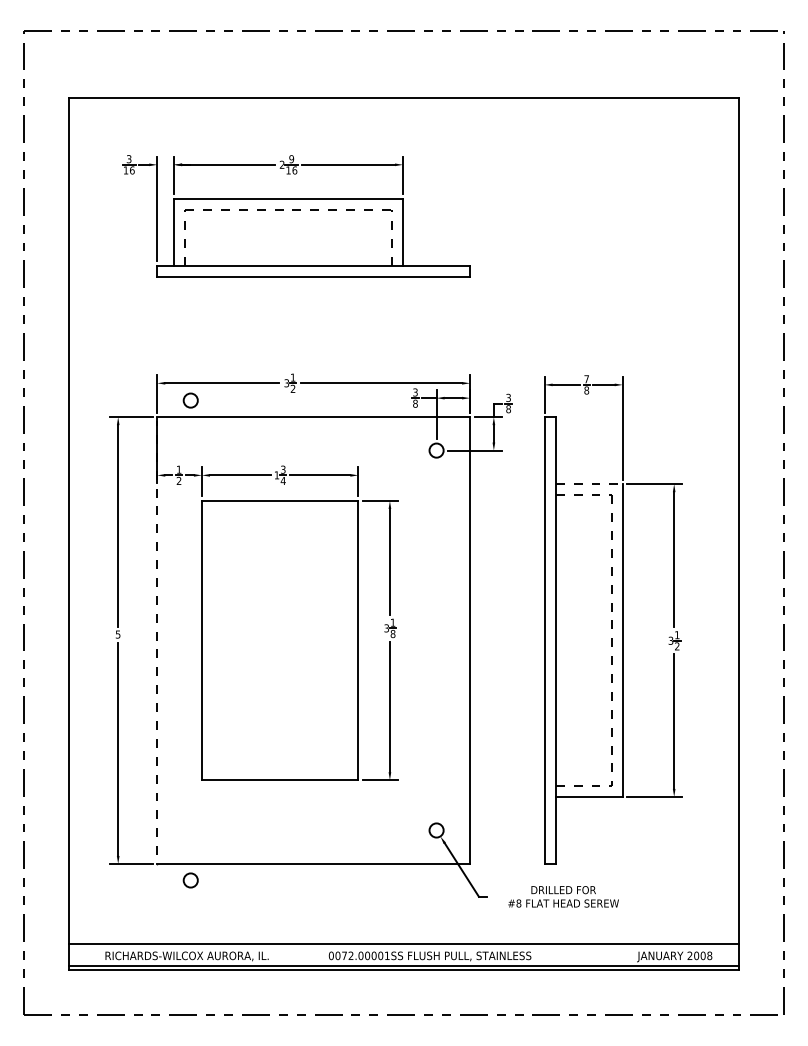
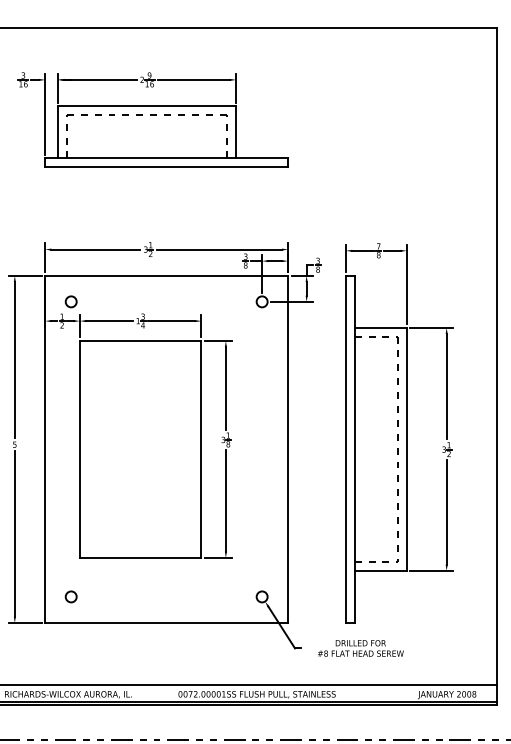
circle: (190, 400) -> (71, 301), moved
line: (589, 484) -> (380, 328), dashed -> solid
line: (157, 641) -> (45, 450), dashed -> solid
circle: (190, 880) -> (71, 596), moved

